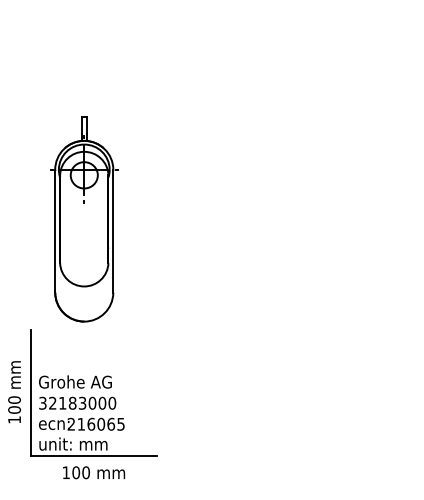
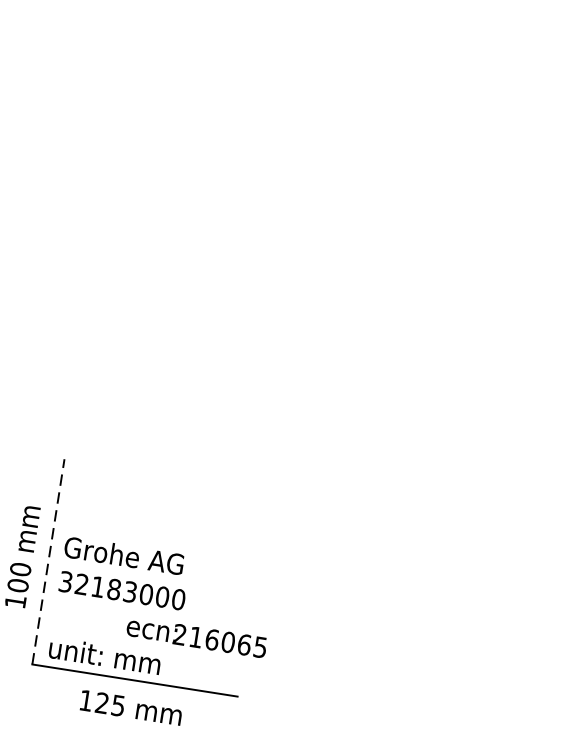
part: (84, 219) -> (180, 294), removed
line: (30, 392) -> (48, 561), solid -> dashed
text: (81, 423) -> (196, 636), moved
text: (80, 472) -> (109, 703), 100 -> 125

